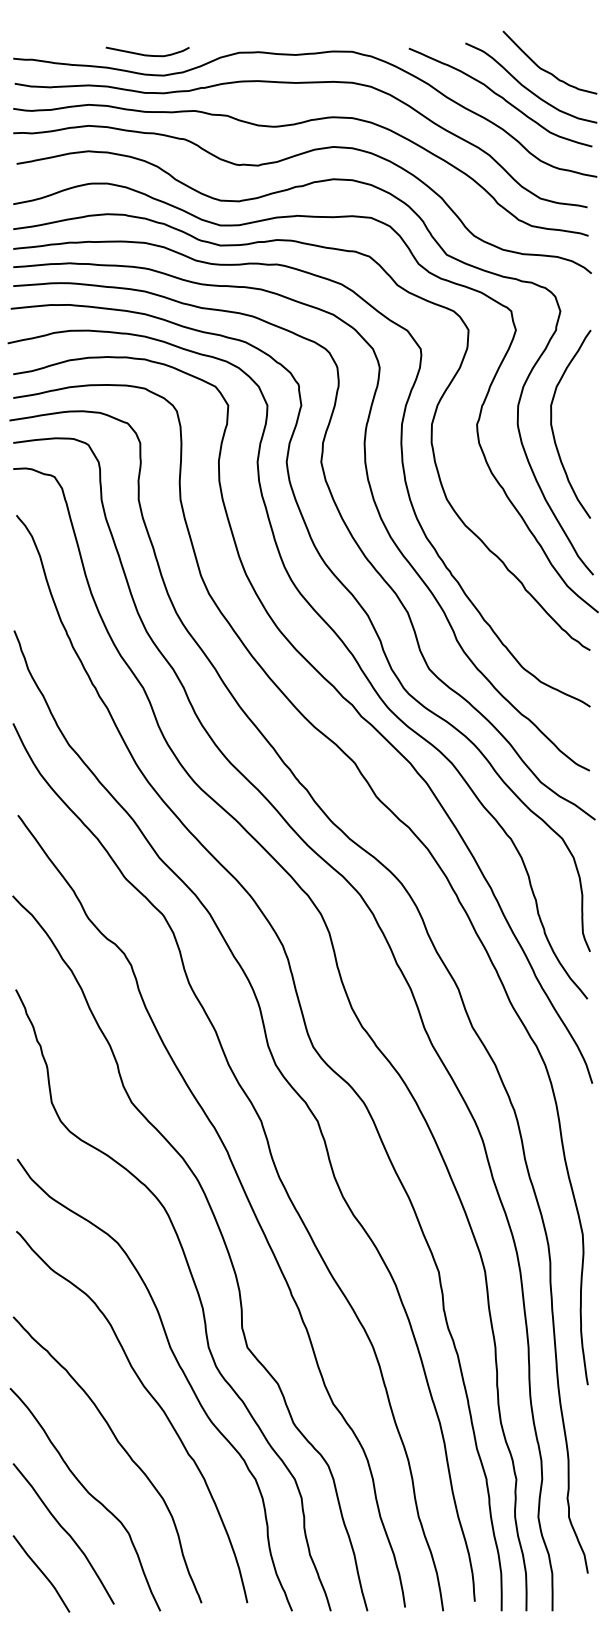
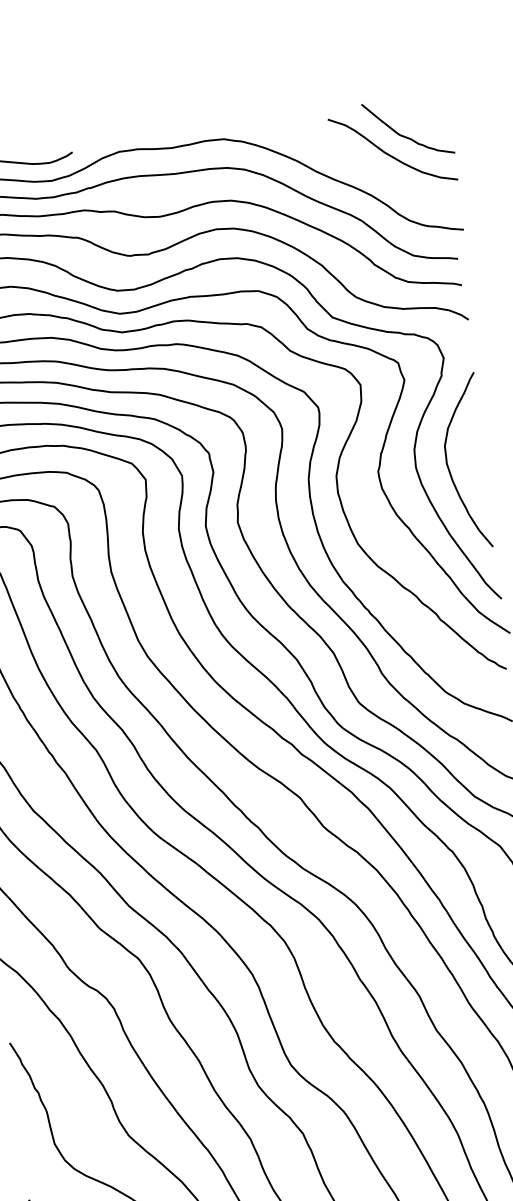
curve: (500, 97) -> (365, 166), removed

